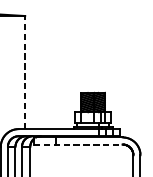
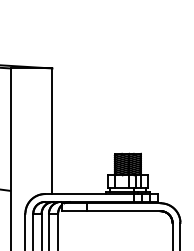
line: (25, 72) -> (52, 131), dashed -> solid
line: (78, 144) -> (111, 211), dashed -> solid

